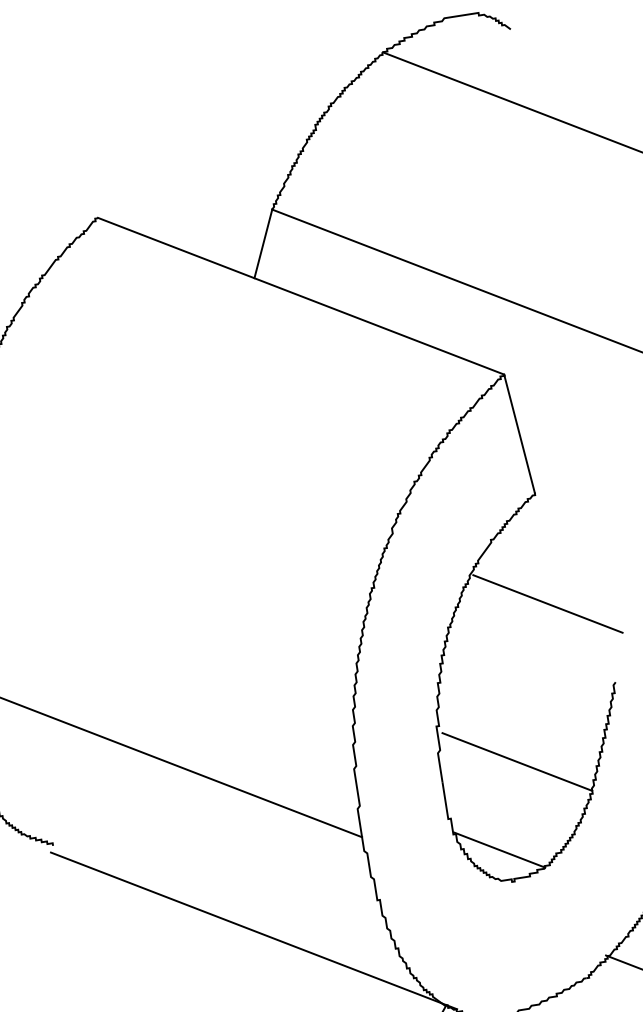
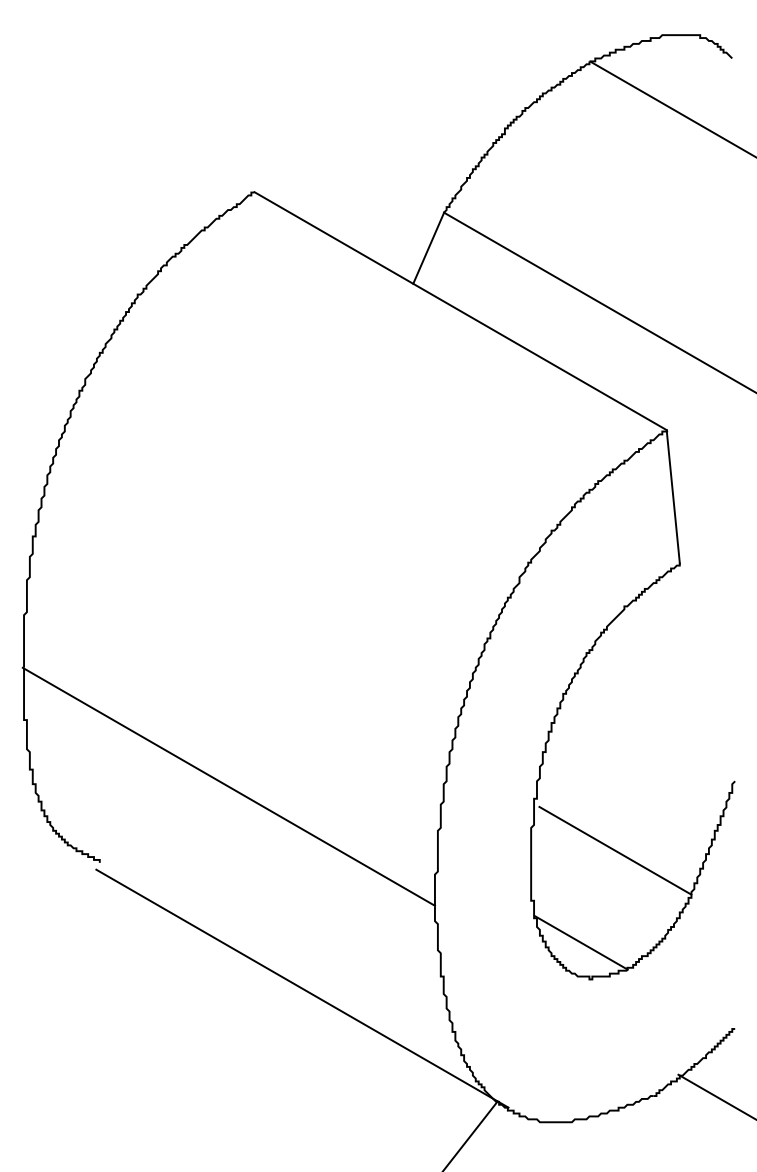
line: (547, 604) -> (674, 685), removed

